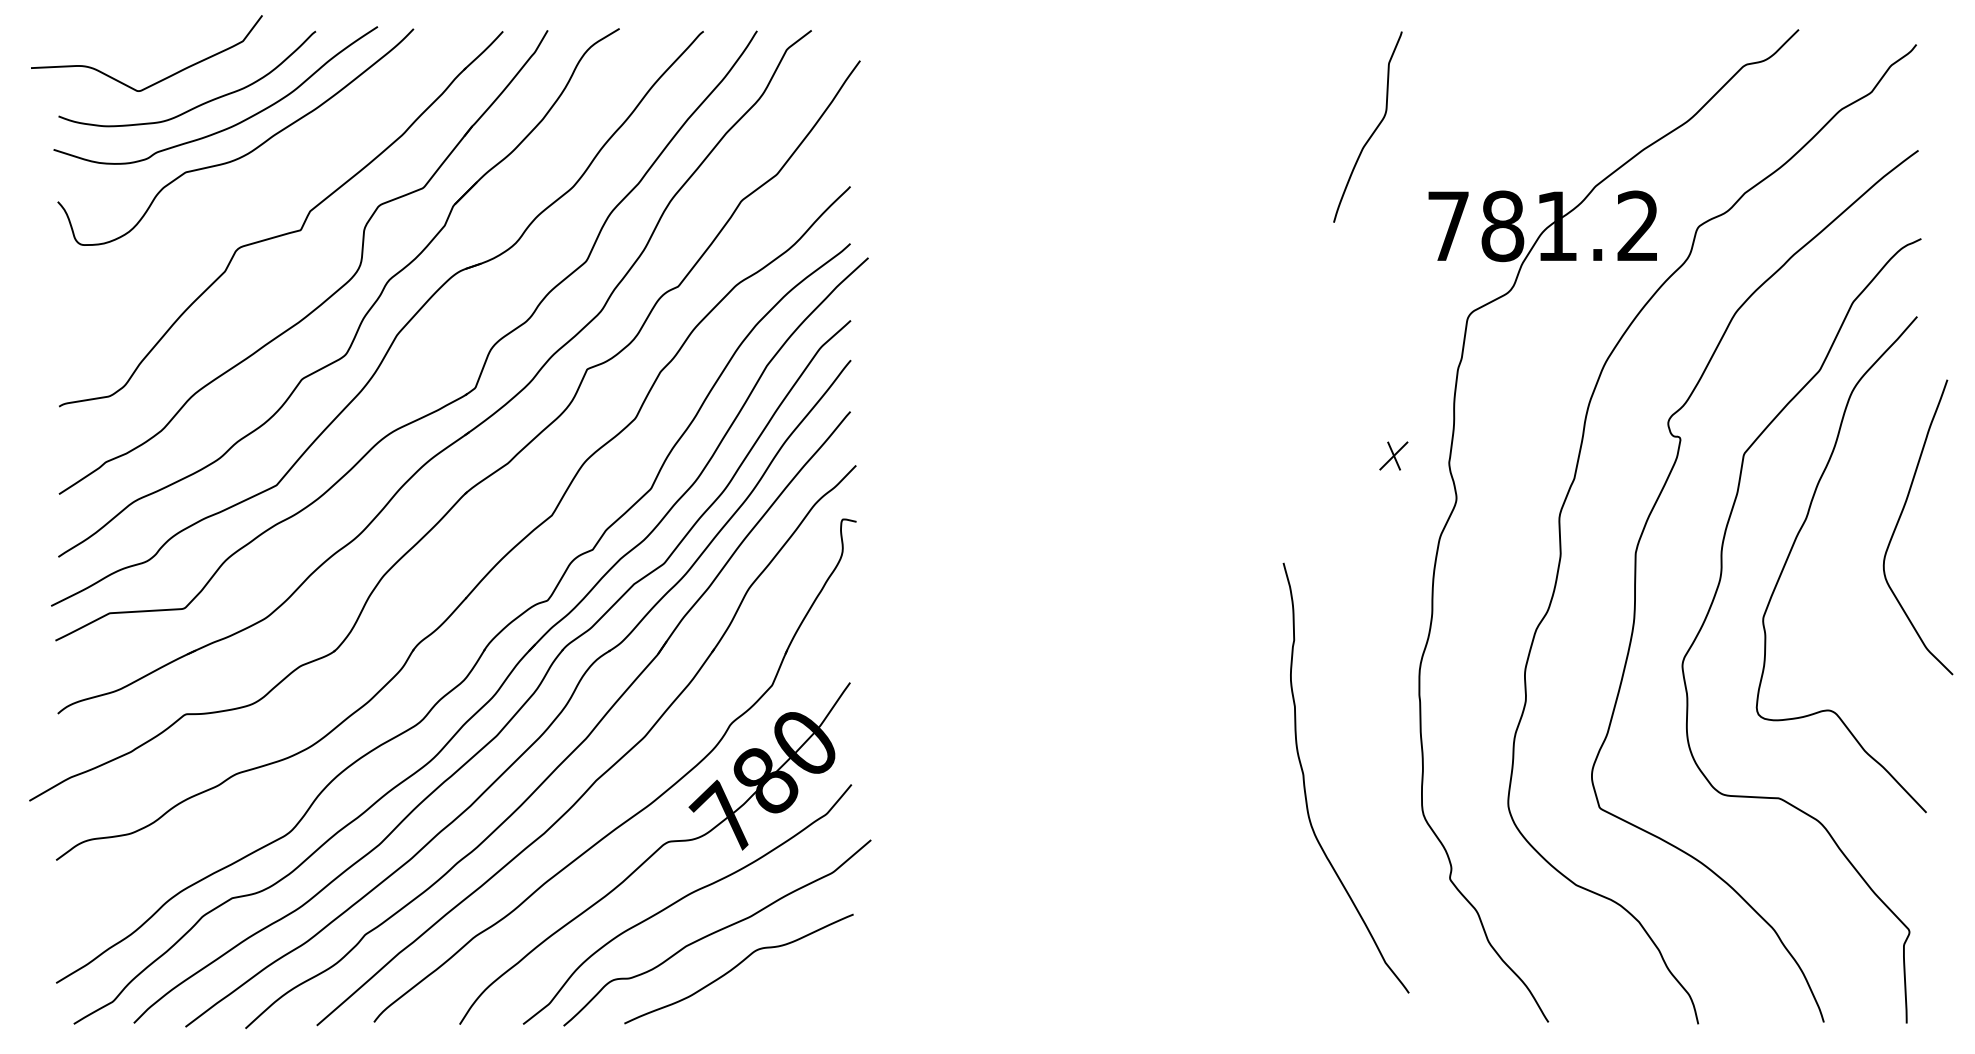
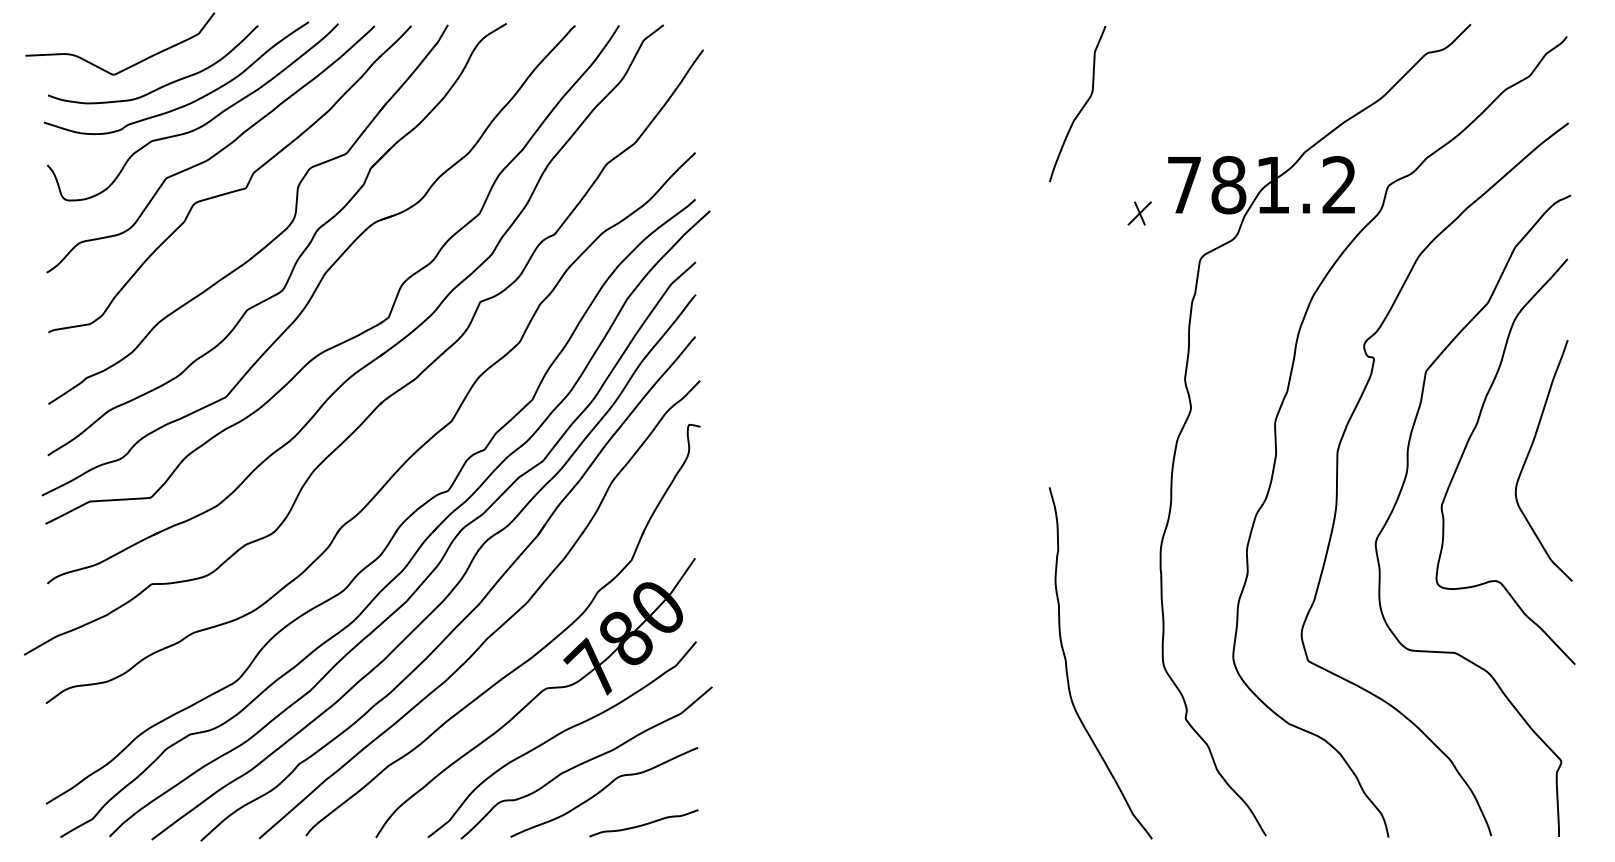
curve: (1374, 129) -> (1083, 106), moved
curve: (263, 187) -> (215, 153), added
part: (1393, 455) -> (1139, 213), moved
curve: (1899, 521) -> (1528, 455), moved
curve: (1305, 784) -> (1067, 668), moved
curve: (787, 1007) -> (643, 823), added

